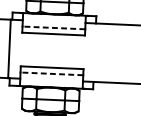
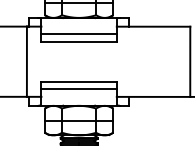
line: (54, 28) -> (79, 34), dashed -> solid
line: (52, 73) -> (79, 89), dashed -> solid

